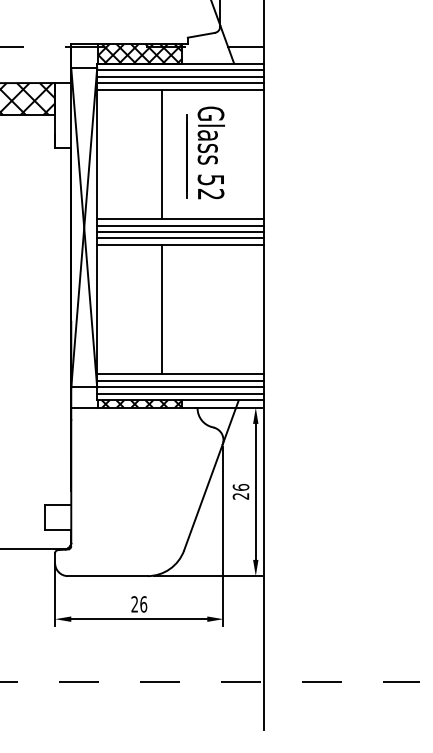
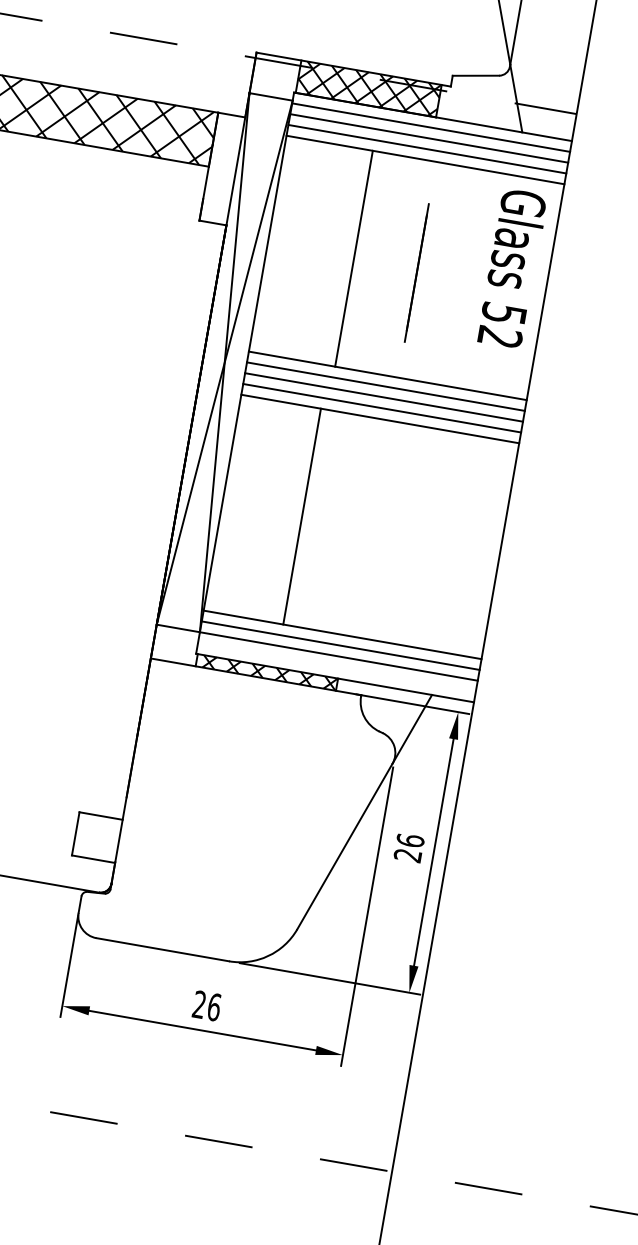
text: (210, 152) -> (511, 267), moved
line: (161, 154) -> (353, 258), moved
line: (161, 309) -> (301, 516), moved
line: (180, 393) -> (336, 666), removed

